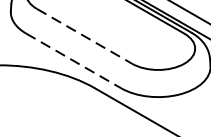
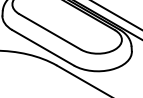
line: (84, 35) -> (50, 31), dashed -> solid
line: (74, 60) -> (43, 47), dashed -> solid

